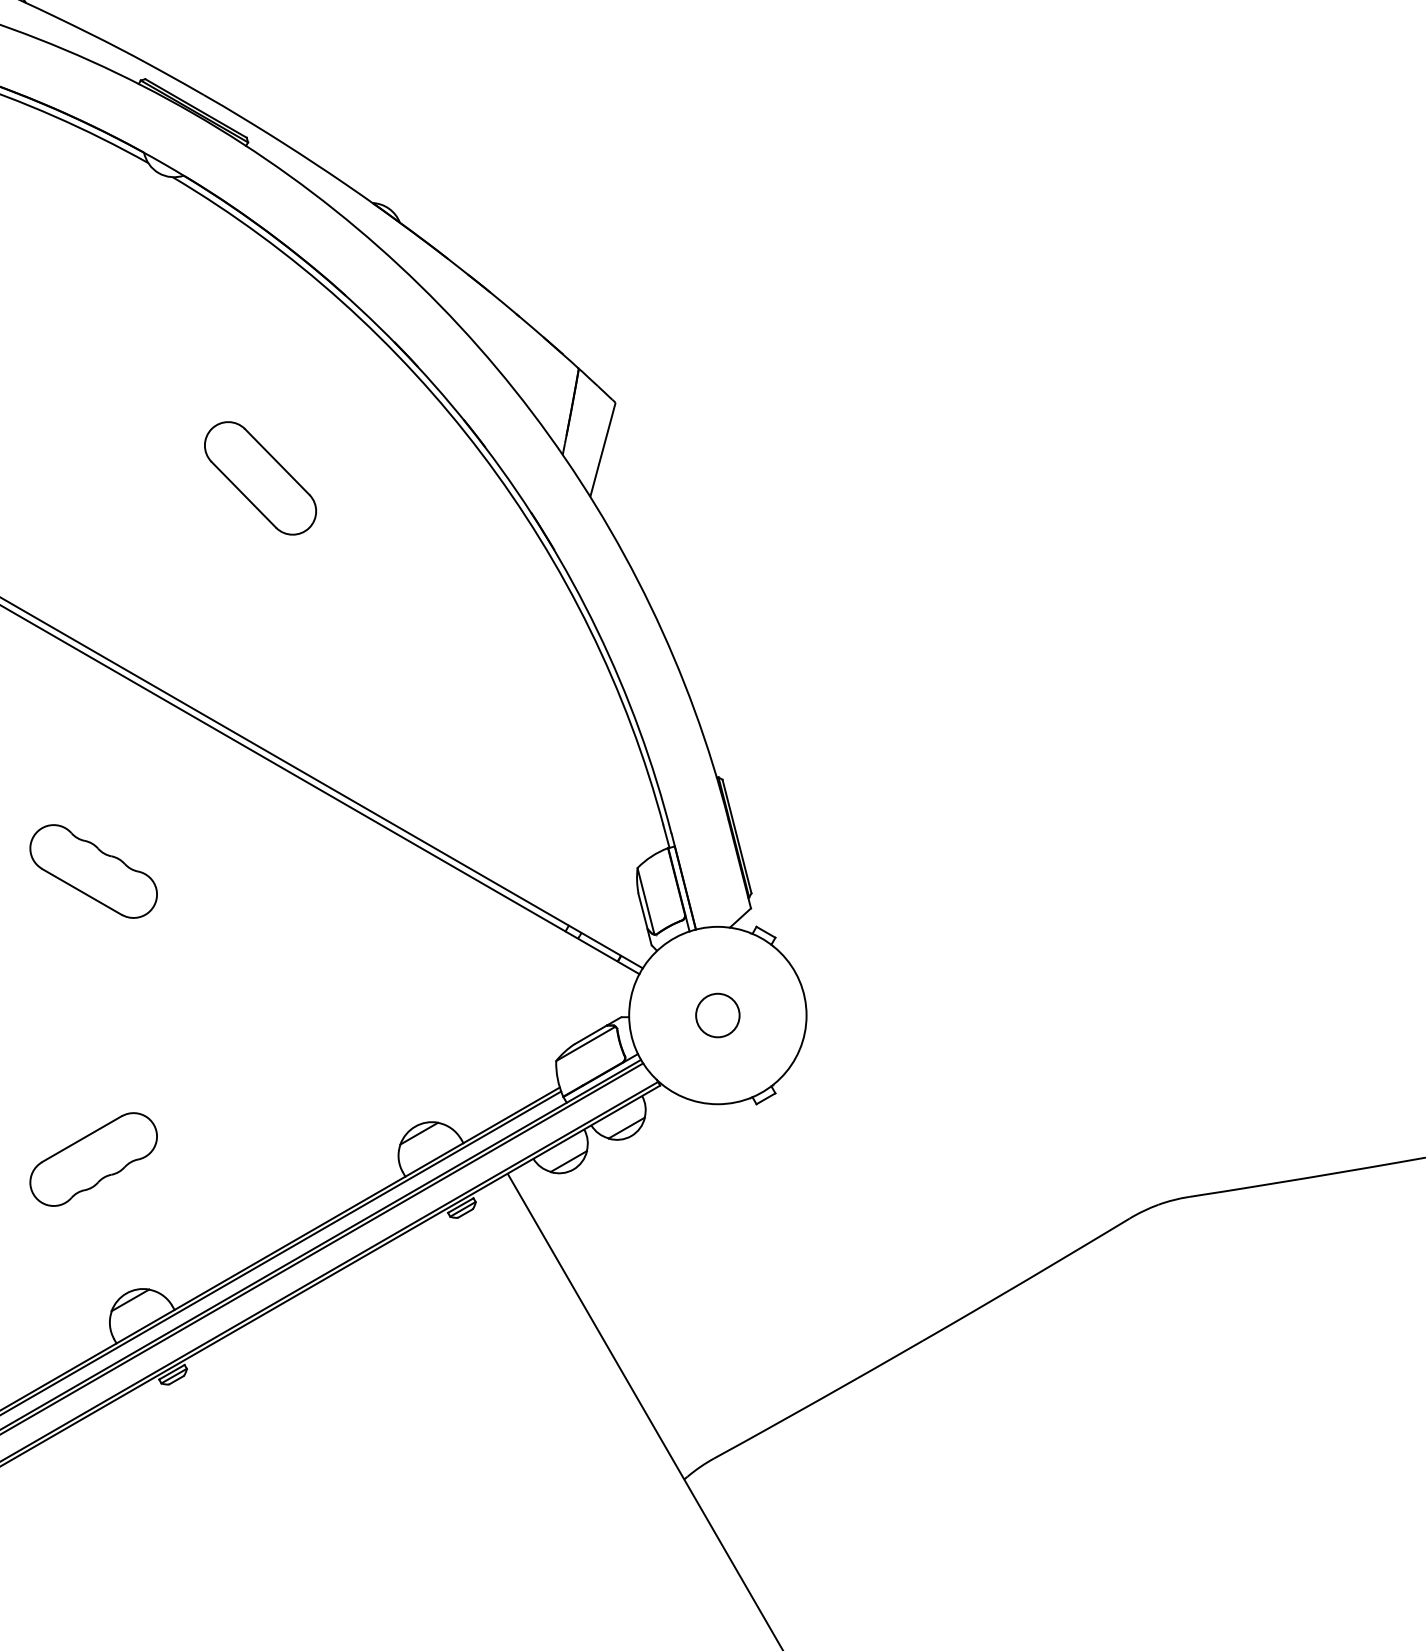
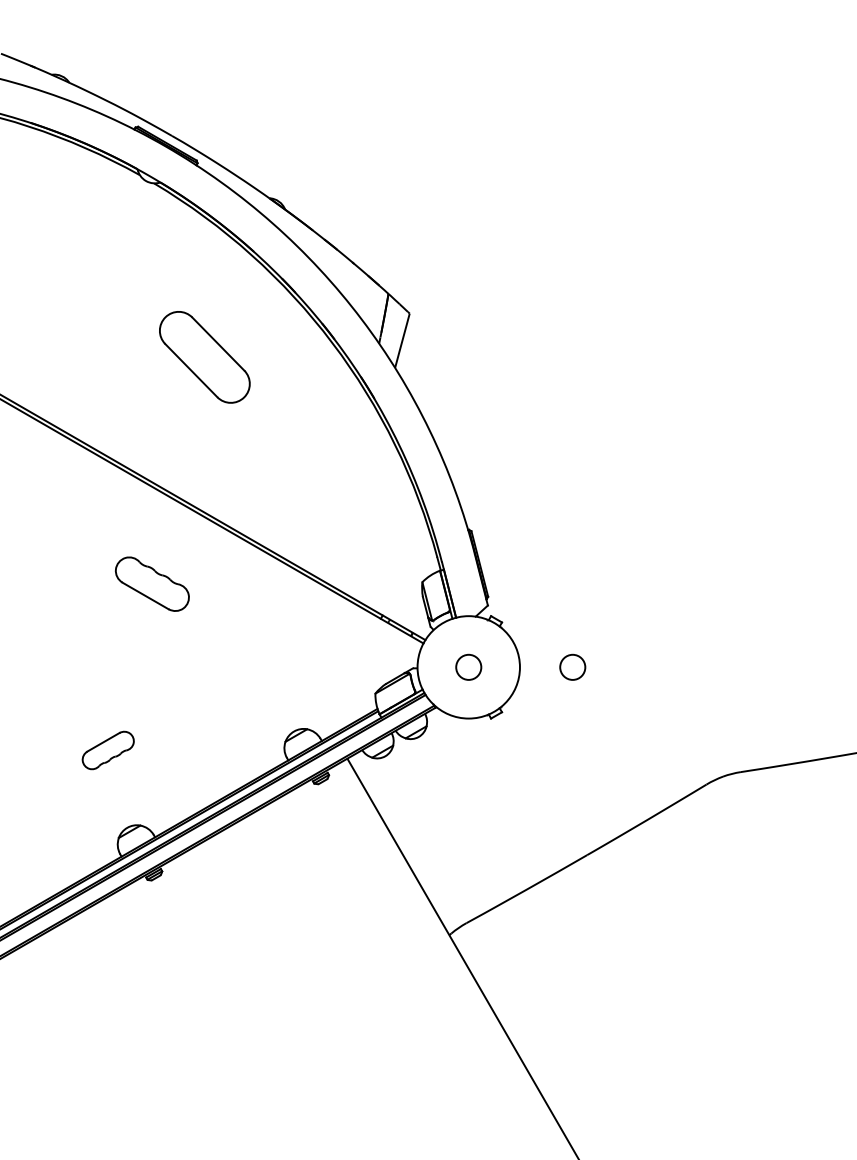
part: (260, 477) -> (204, 356), size x1.4
part: (92, 870) -> (151, 583), moved
circle: (897, 1014) -> (572, 666), added
part: (92, 1159) -> (107, 750), size x0.7

